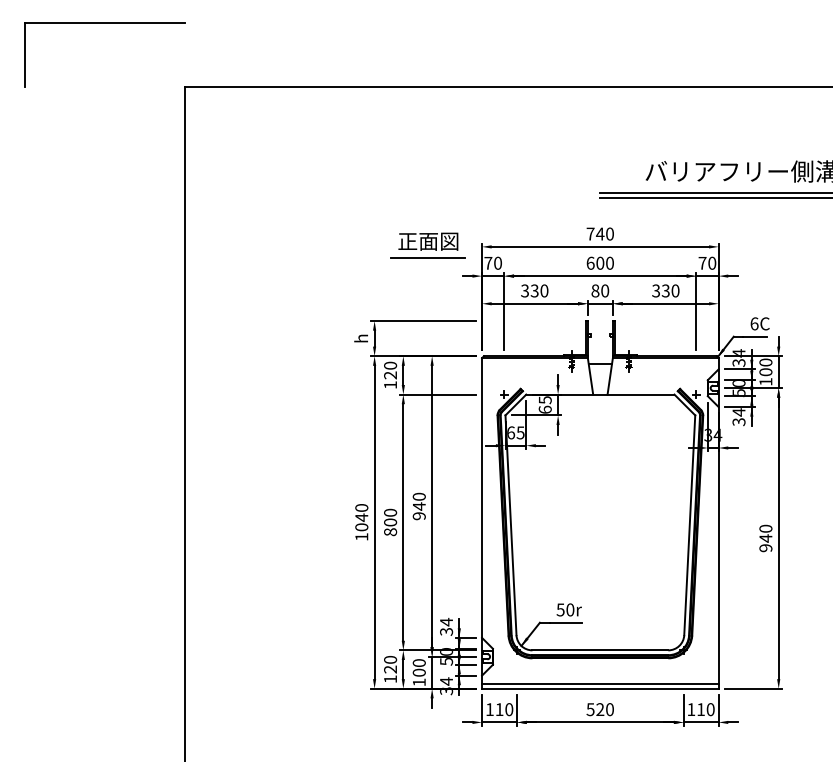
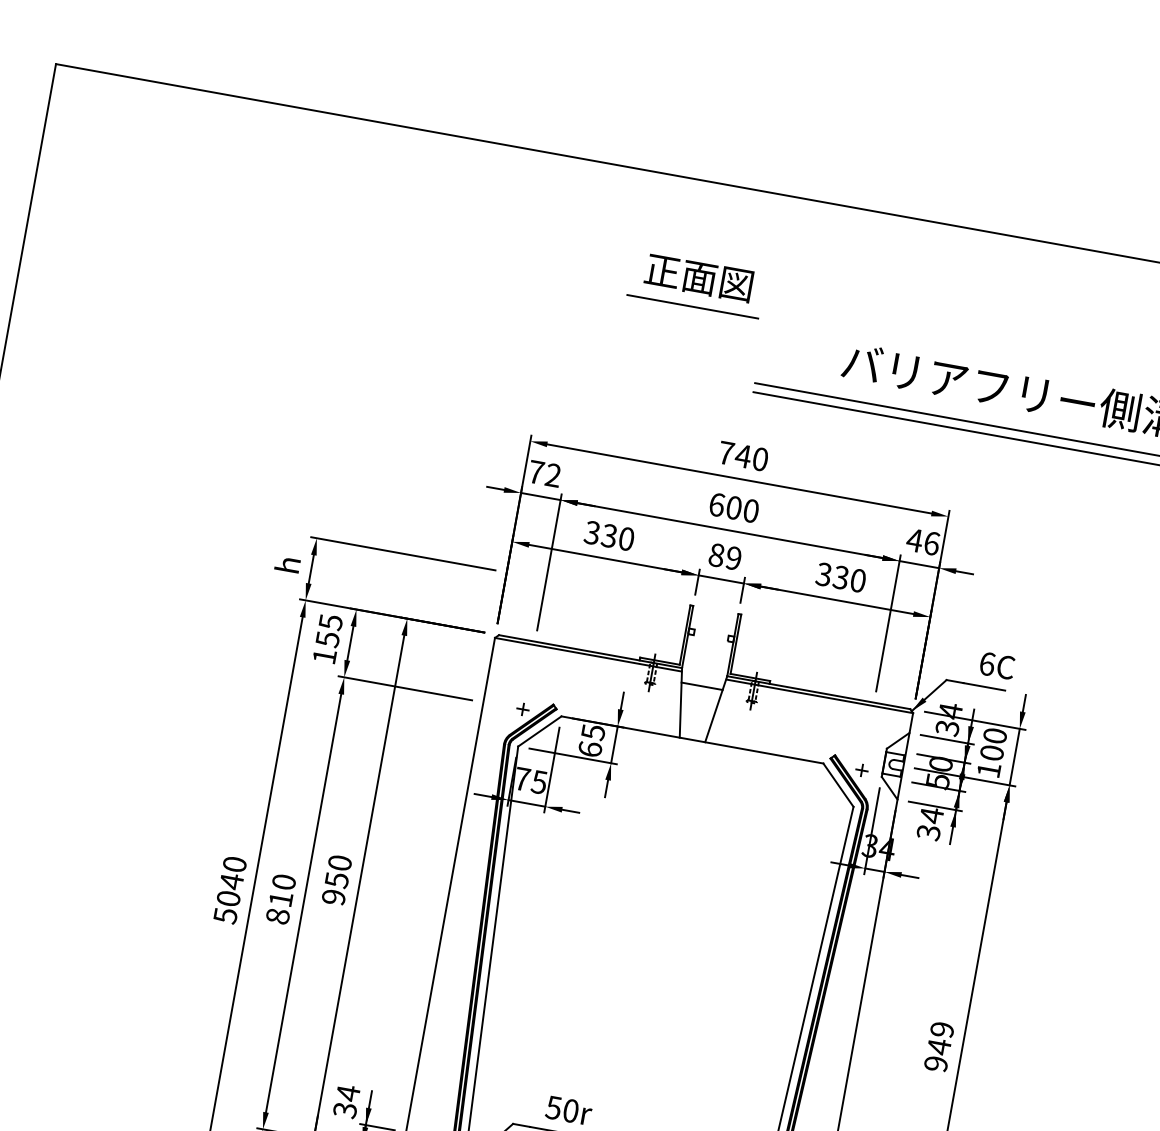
part: (427, 245) -> (696, 284), moved
text: (497, 262) -> (552, 473), 70 -> 72
text: (707, 262) -> (923, 540), 70 -> 46
text: (605, 290) -> (734, 557), 80 -> 89
text: (390, 370) -> (329, 630), 120 -> 155
text: (511, 432) -> (523, 778), 65 -> 75
text: (419, 506) -> (337, 880), 940 -> 950
text: (390, 522) -> (280, 899), 800 -> 810
text: (765, 528) -> (941, 1029), 940 -> 949
text: (361, 537) -> (224, 916), 1040 -> 5040

